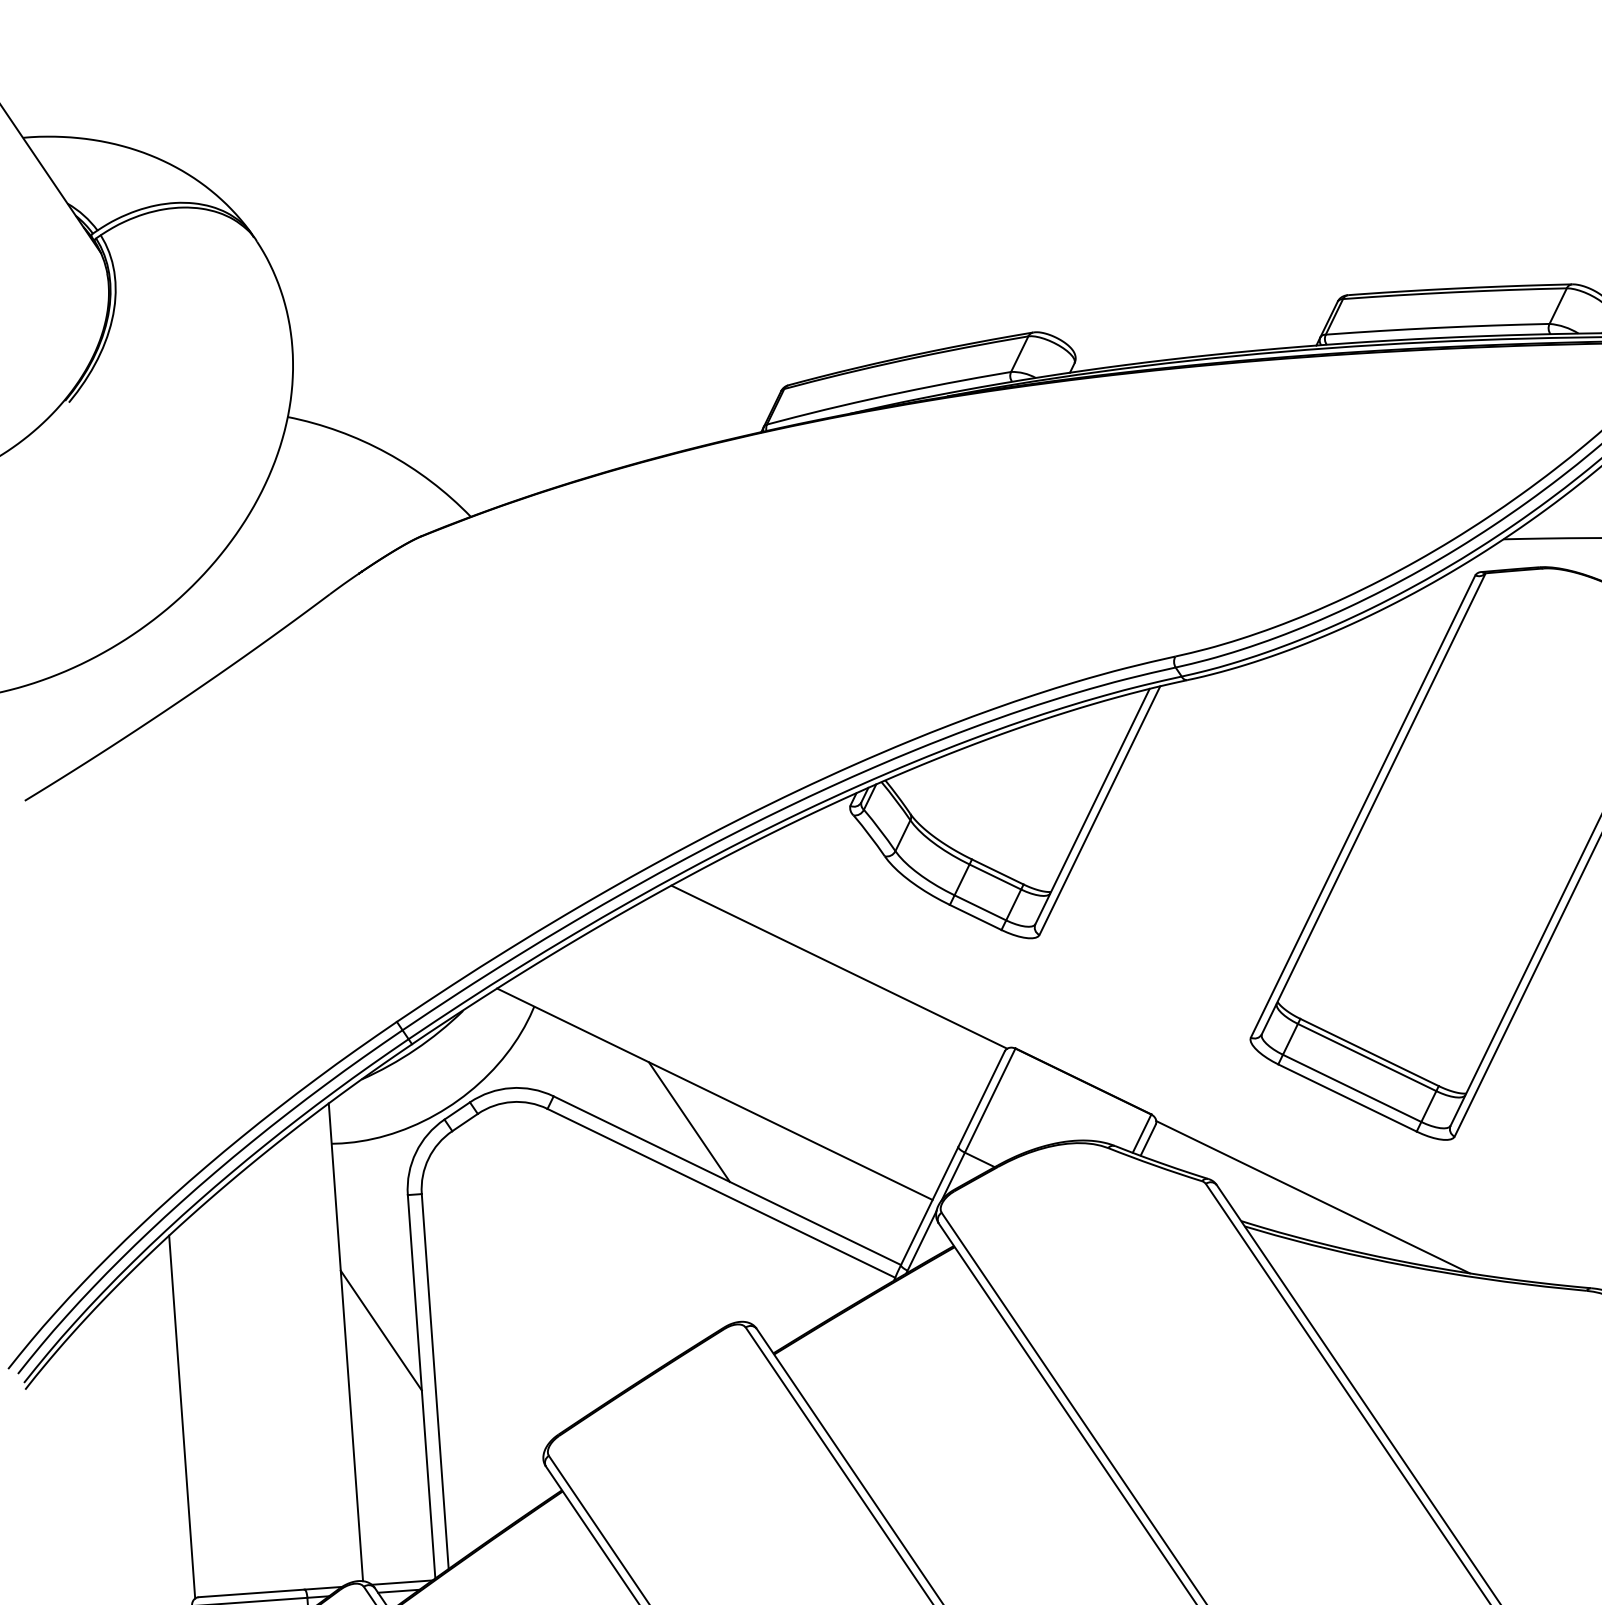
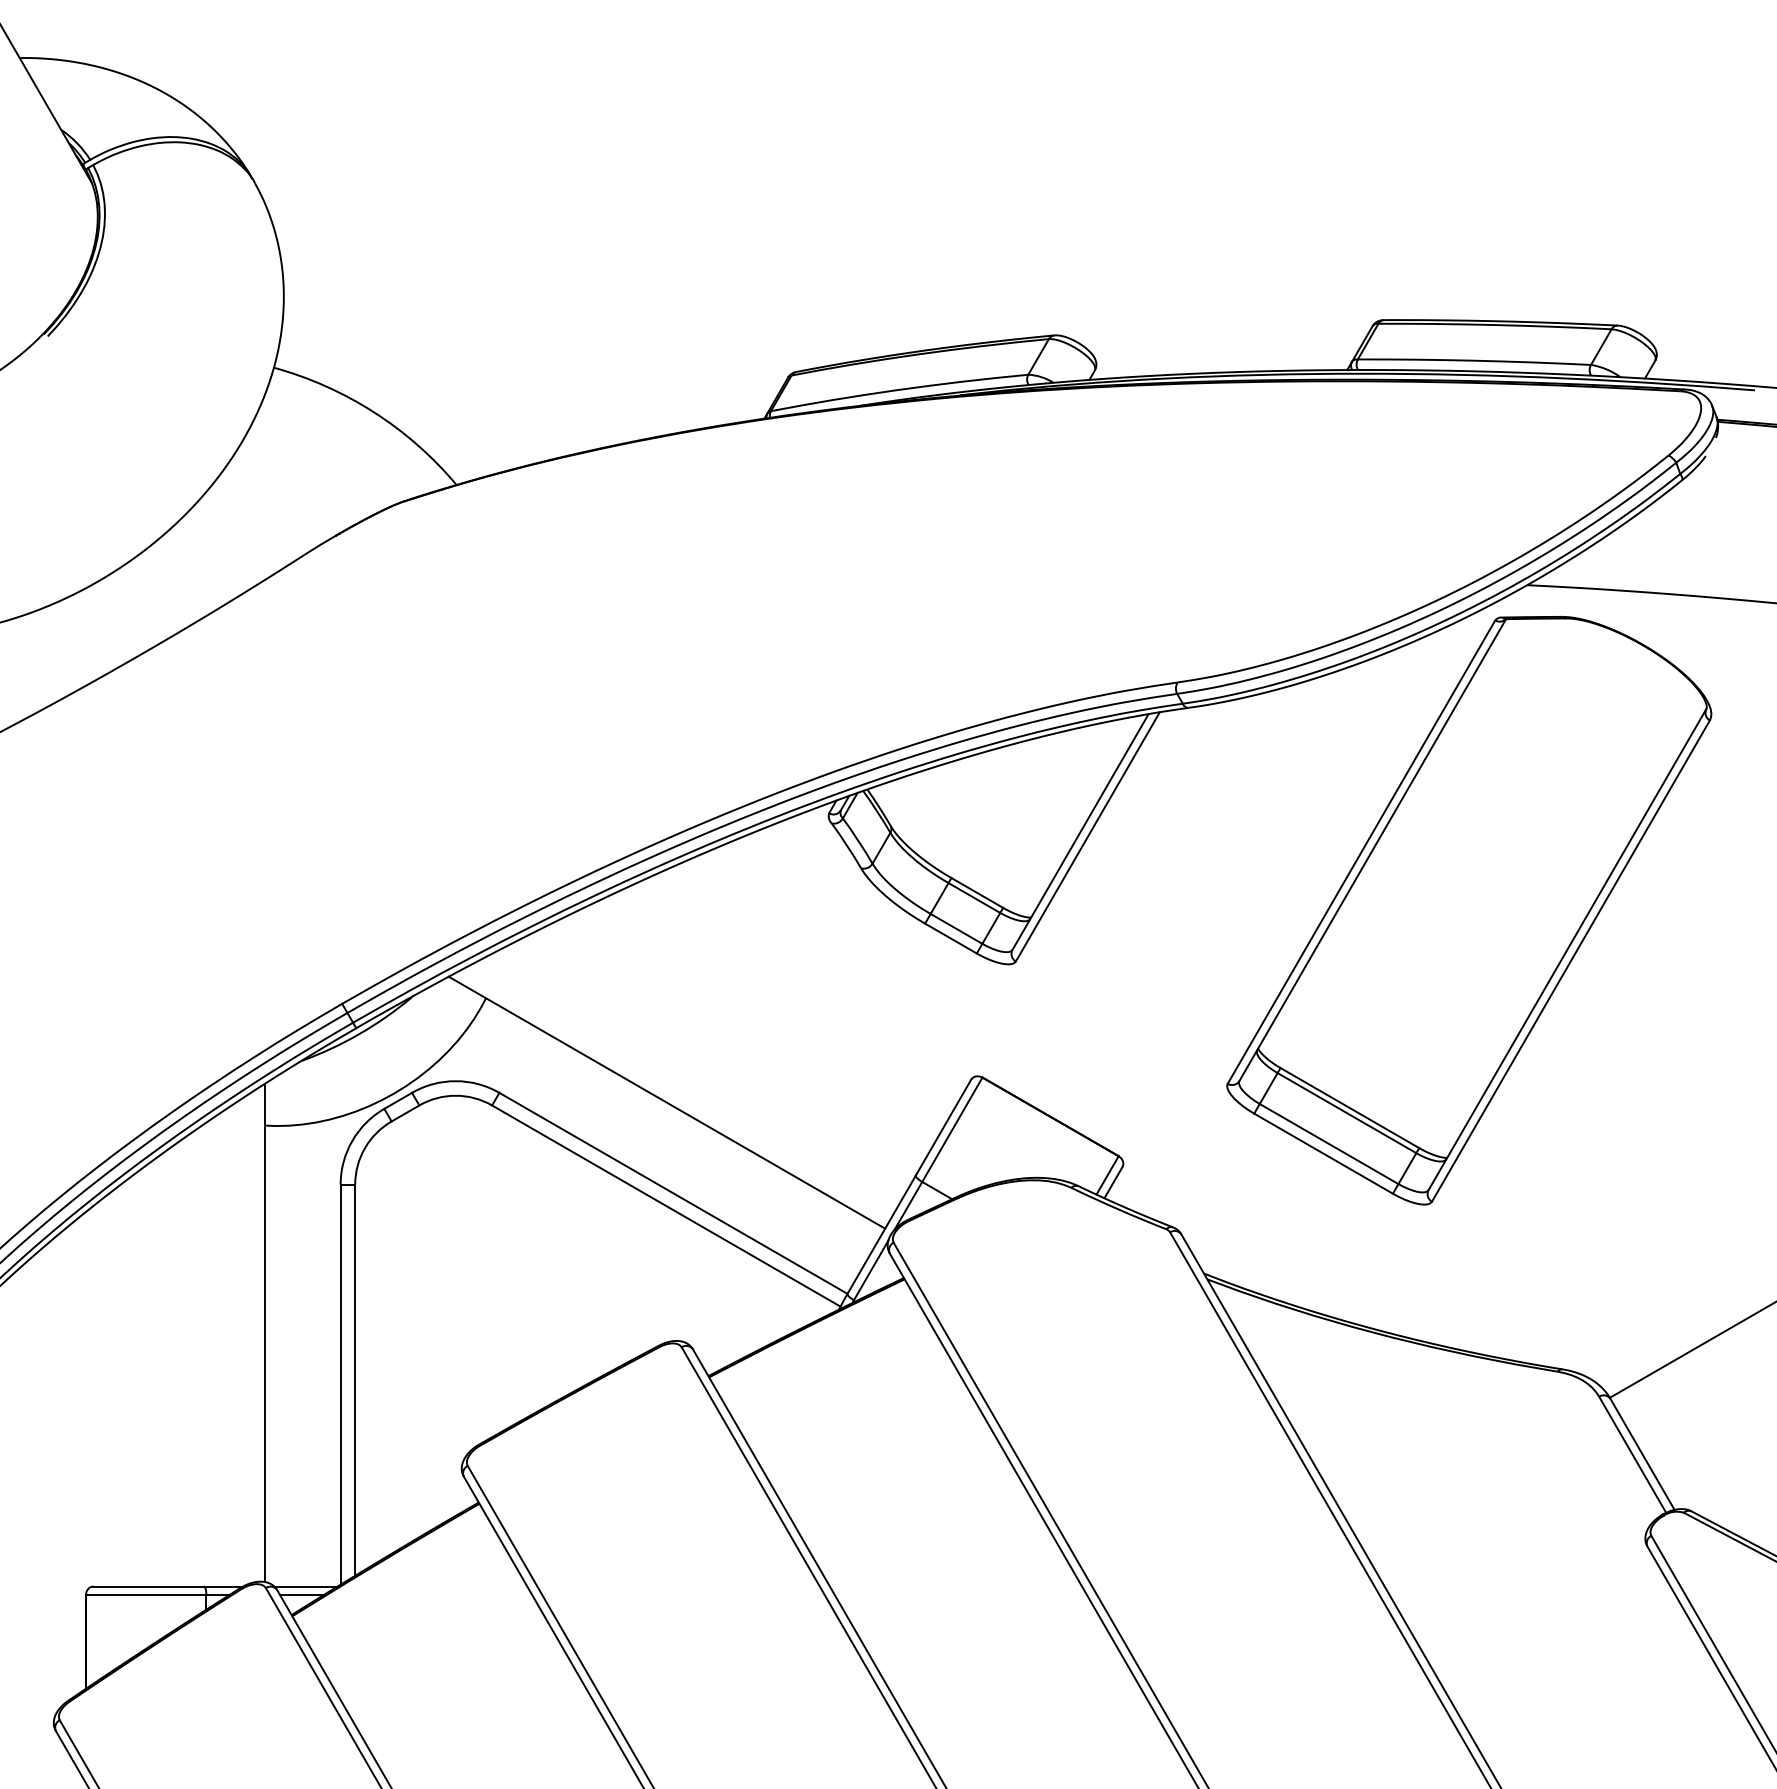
line: (839, 966) -> (805, 979), removed
line: (689, 1121) -> (638, 1129), removed
line: (1313, 1196) -> (1280, 1253), removed
line: (380, 1330) -> (302, 1323), removed
line: (181, 1416) -> (89, 1397), removed

